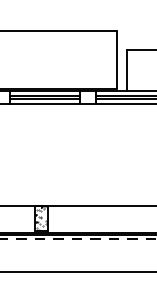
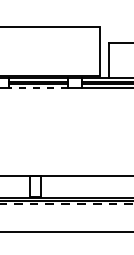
line: (45, 103) -> (38, 88), solid -> dashed
hatch: (40, 218) -> (34, 186), removed

